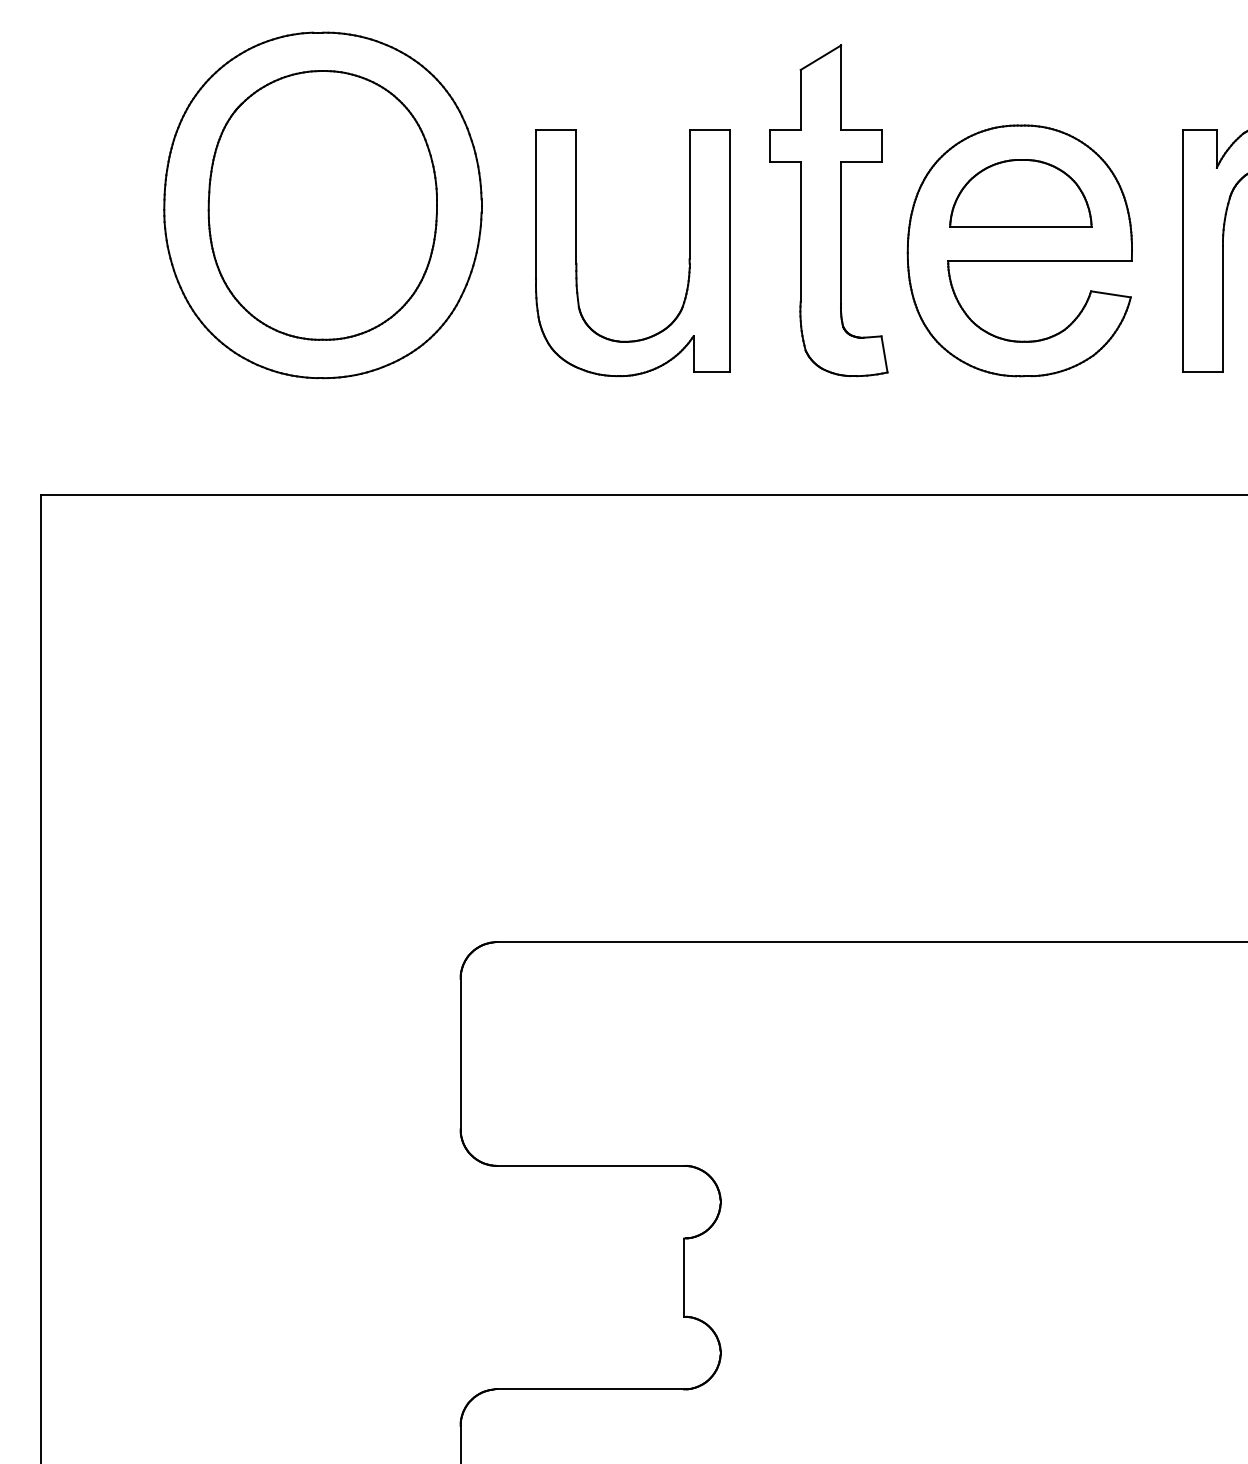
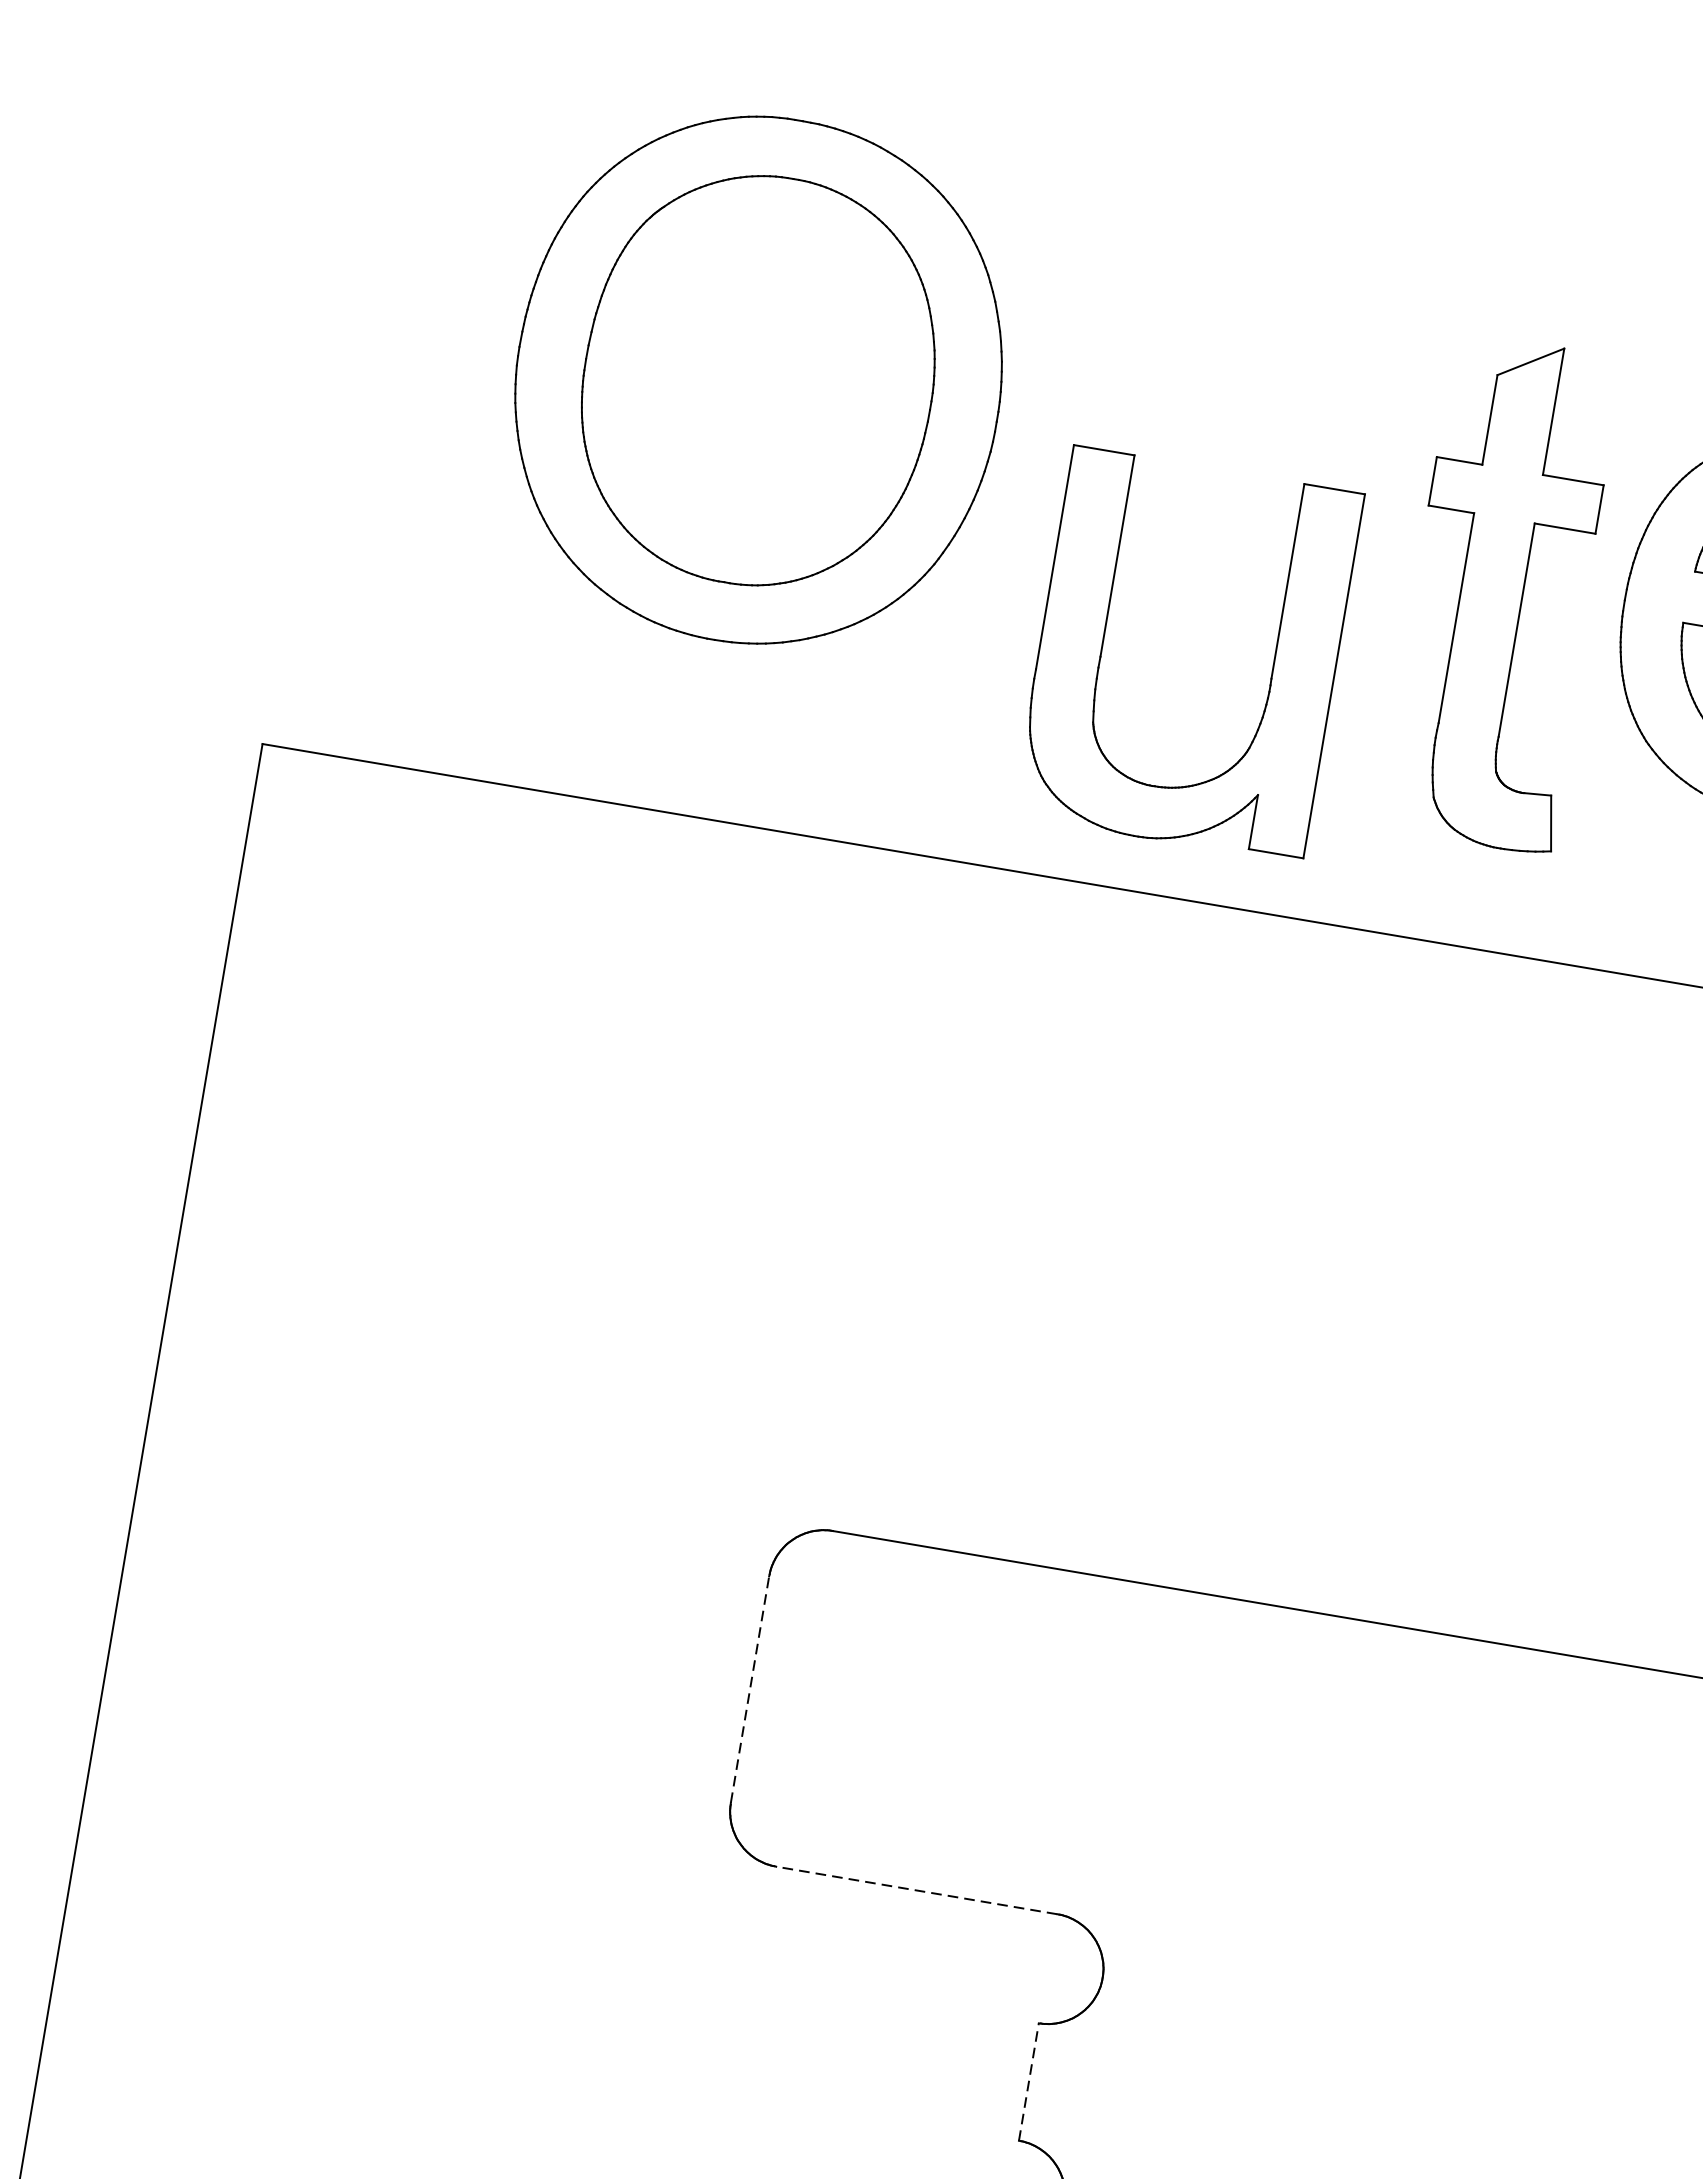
part: (828, 210) -> (1503, 593), moved
part: (577, 263) -> (1102, 656), moved
line: (460, 1053) -> (749, 1688), solid -> dashed
line: (590, 1165) -> (916, 1889), solid -> dashed
line: (684, 1277) -> (1029, 2081), solid -> dashed

